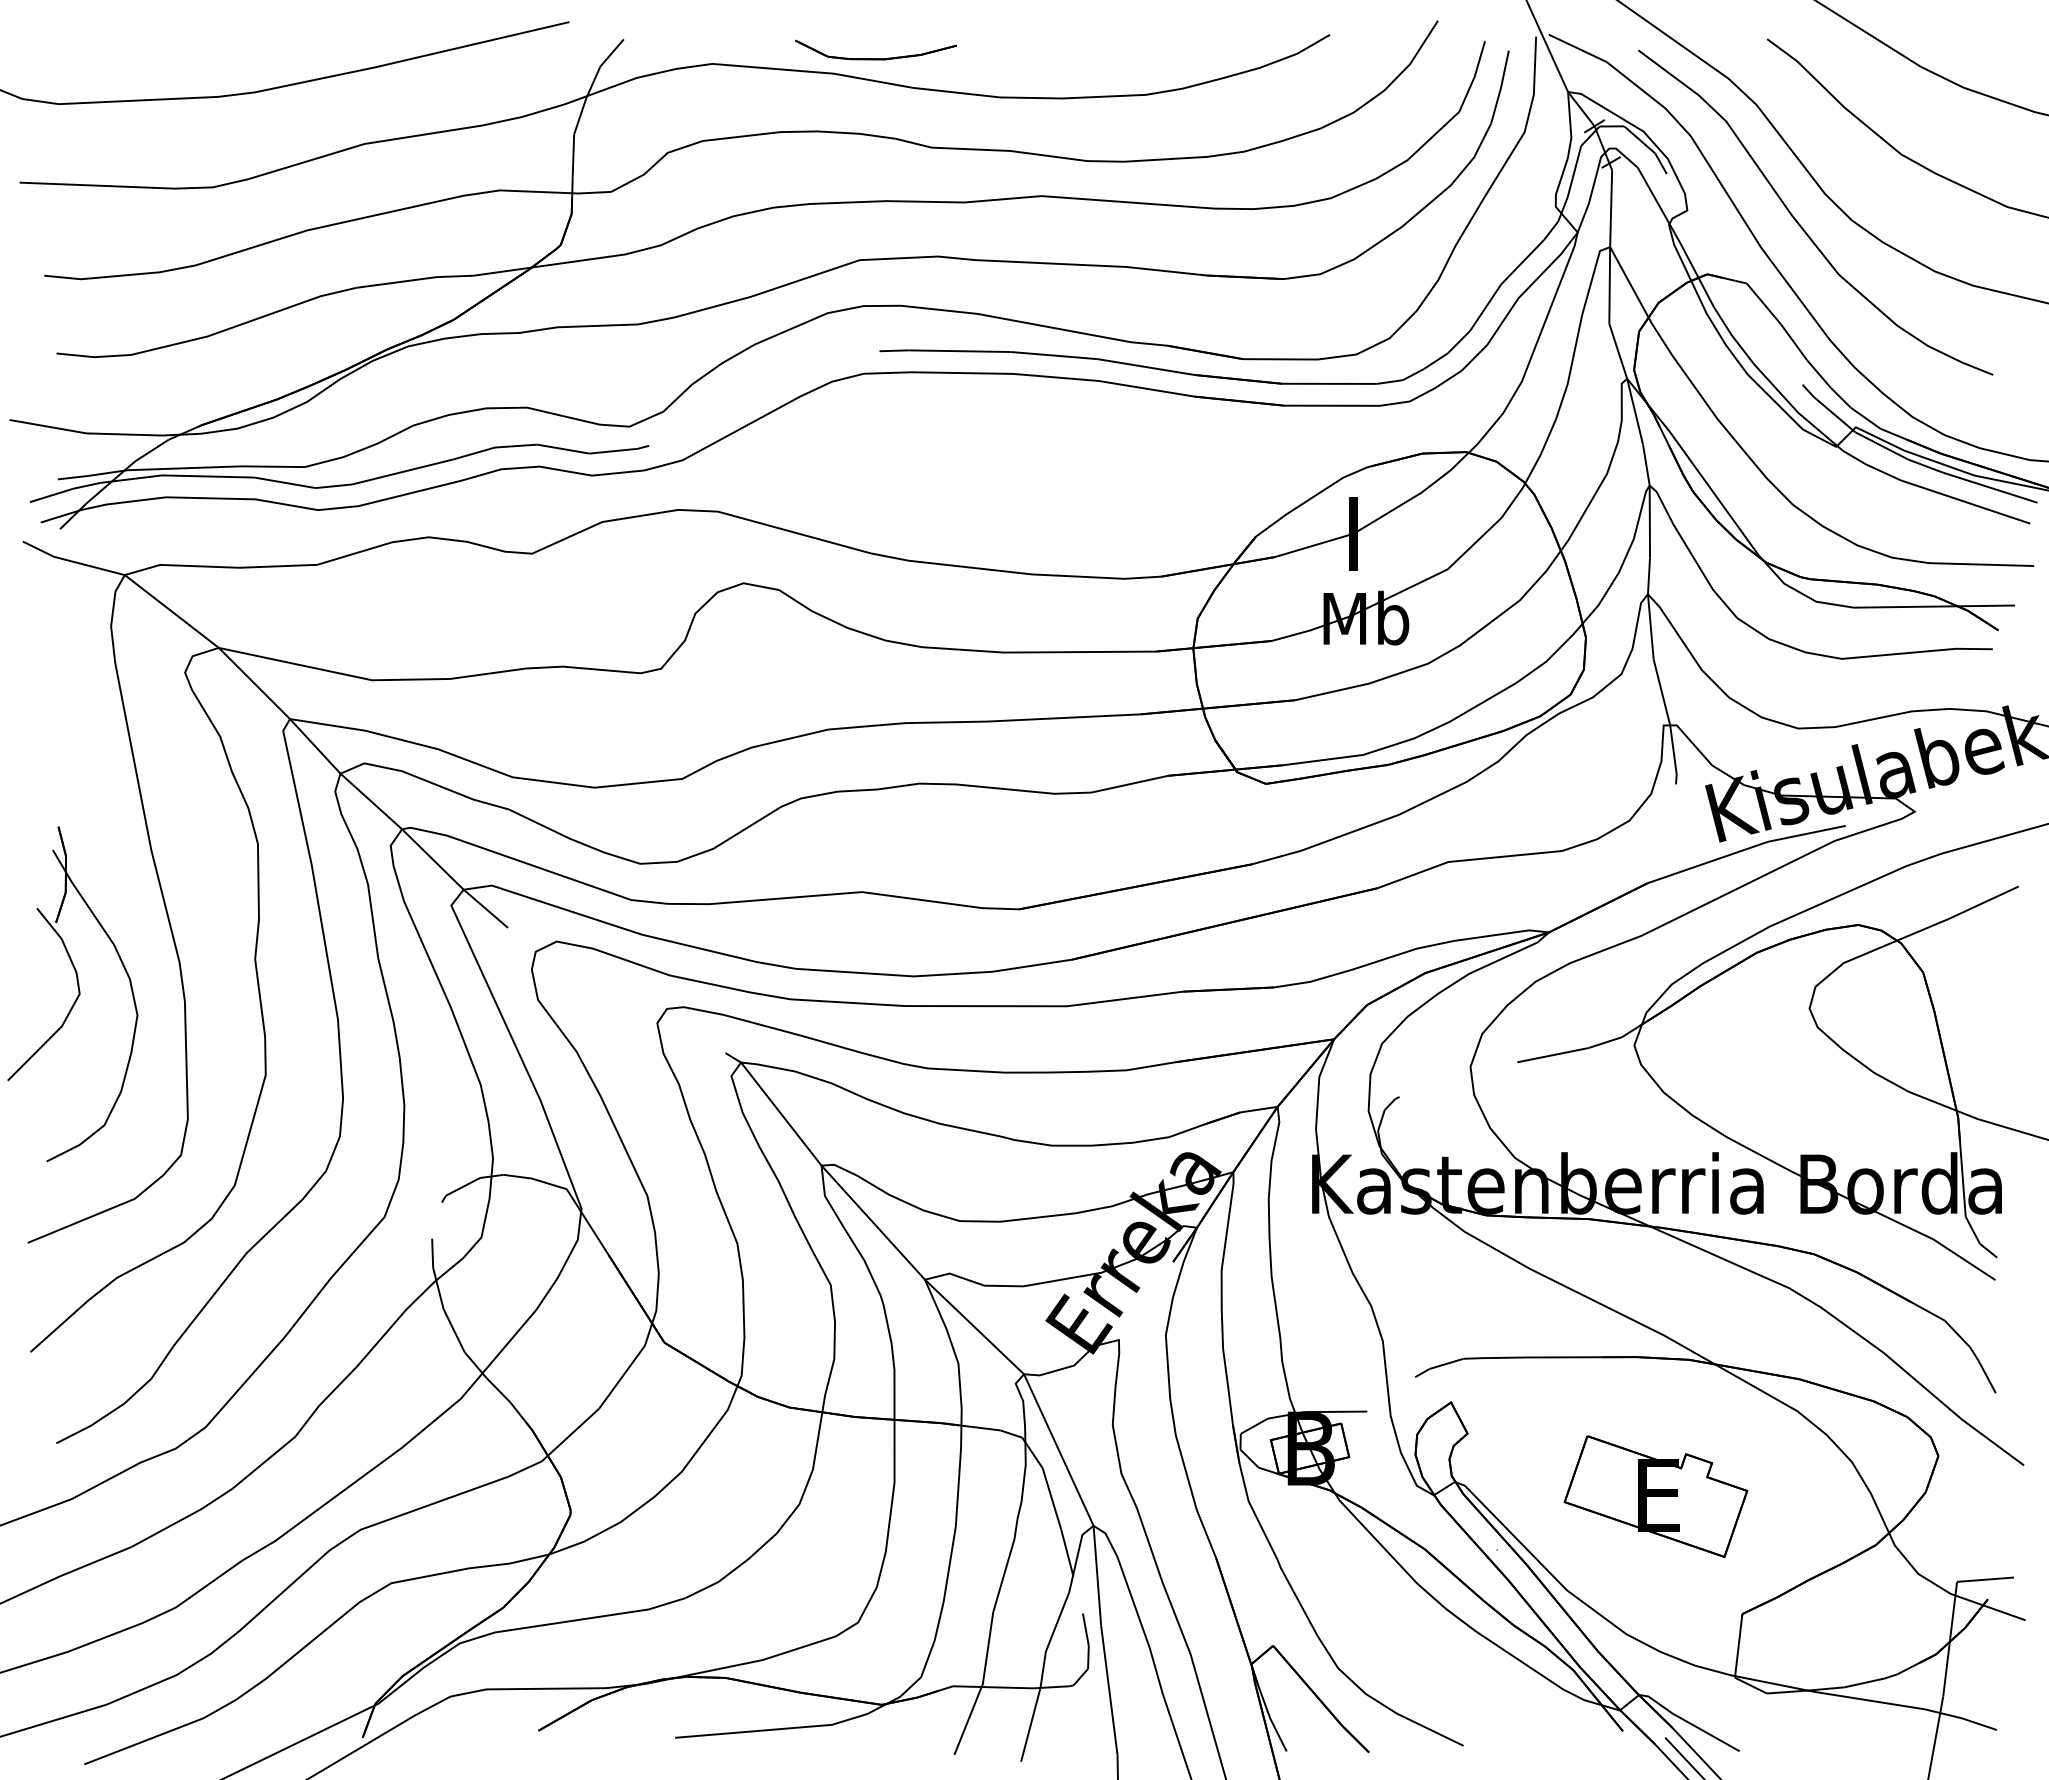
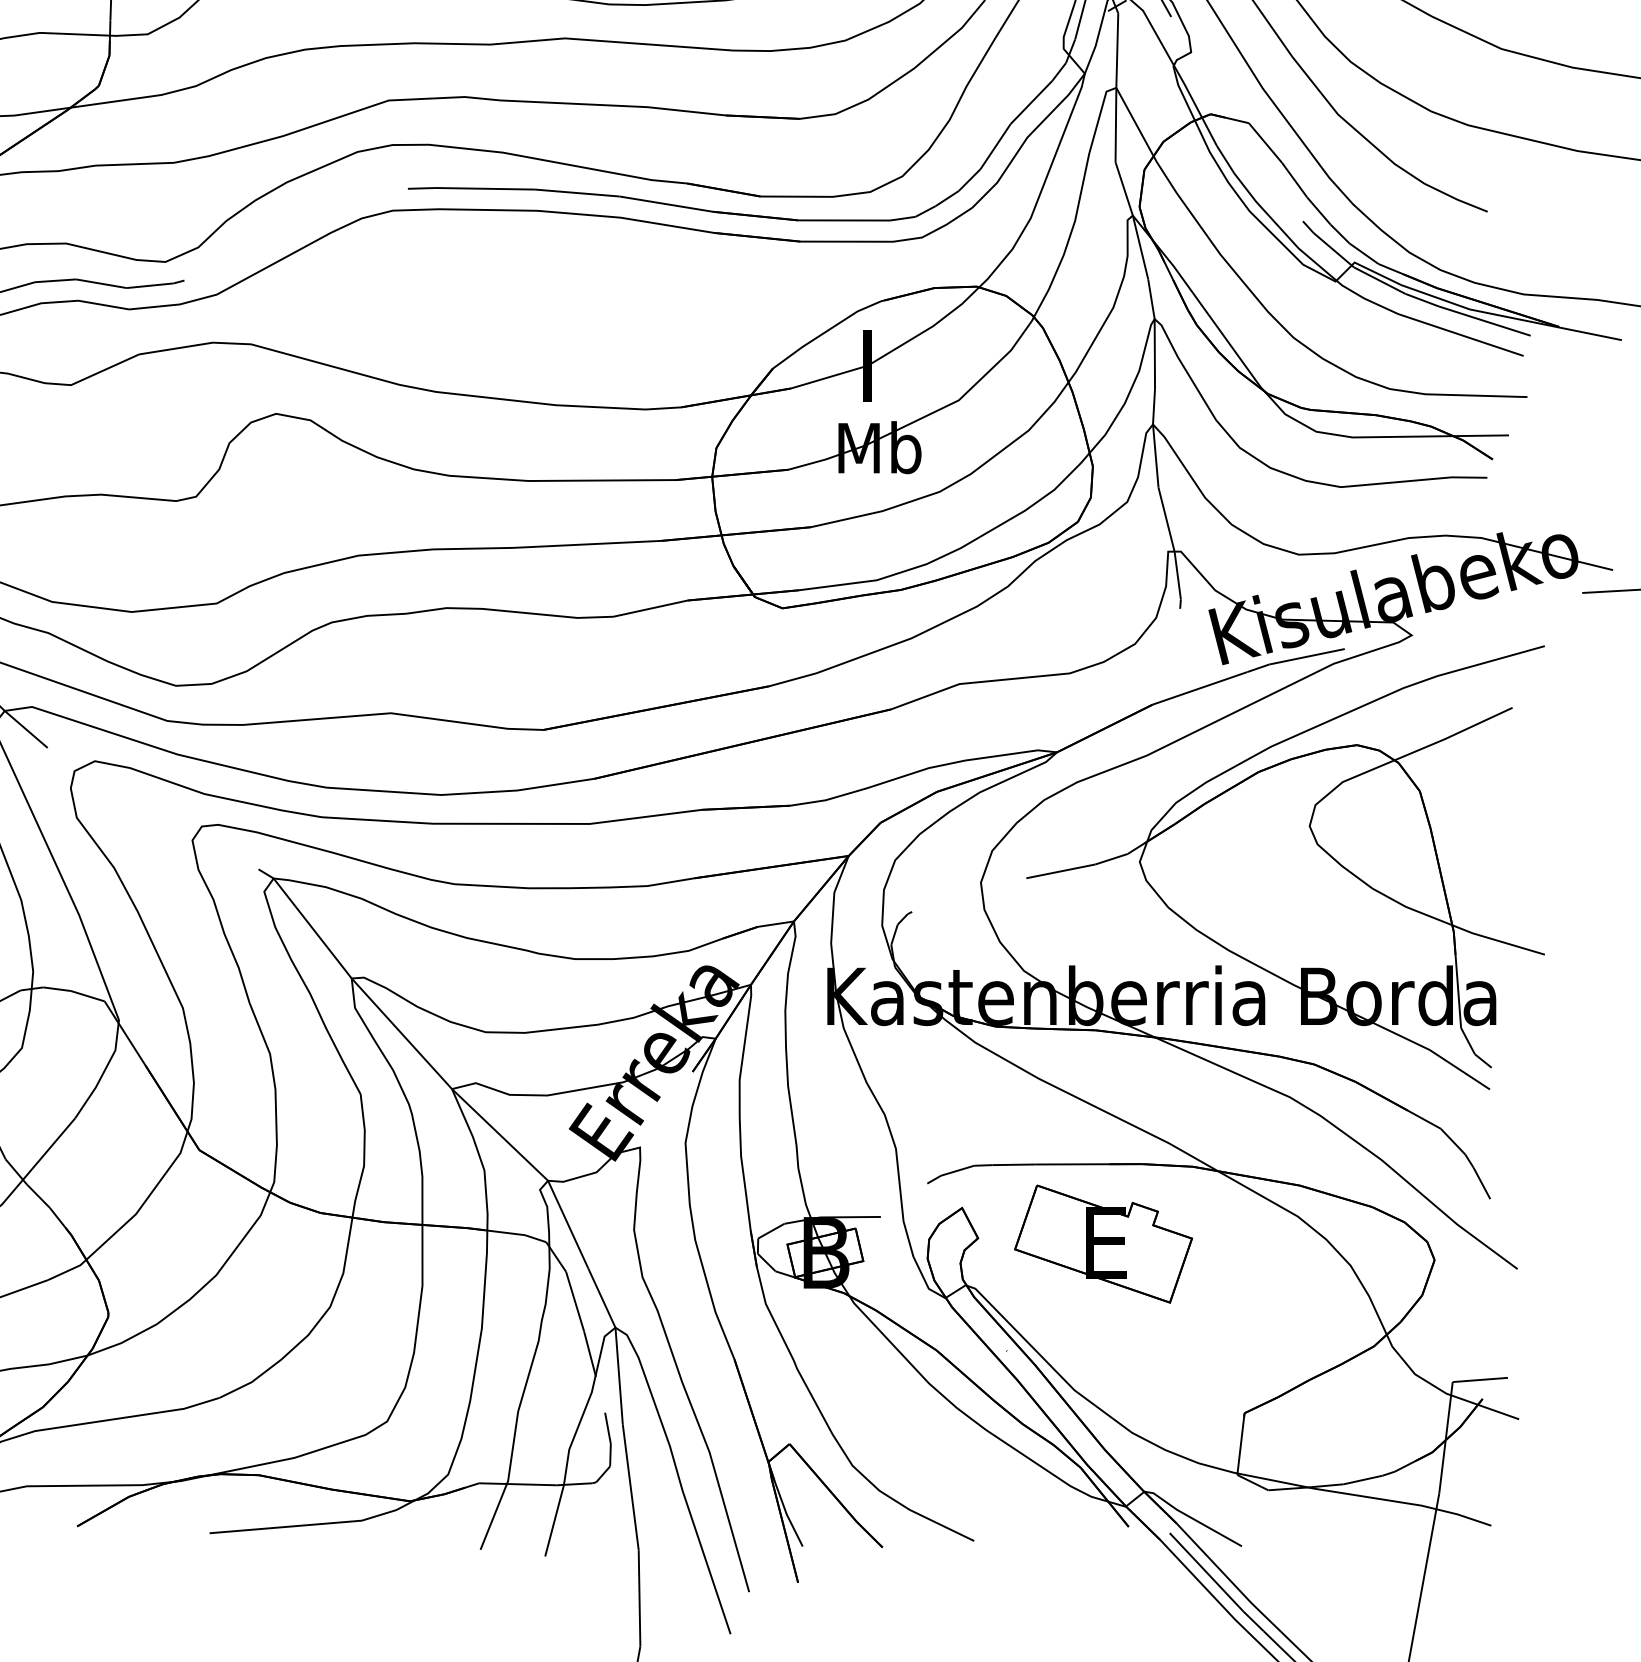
part: (1655, 1496) -> (1103, 1244), moved

